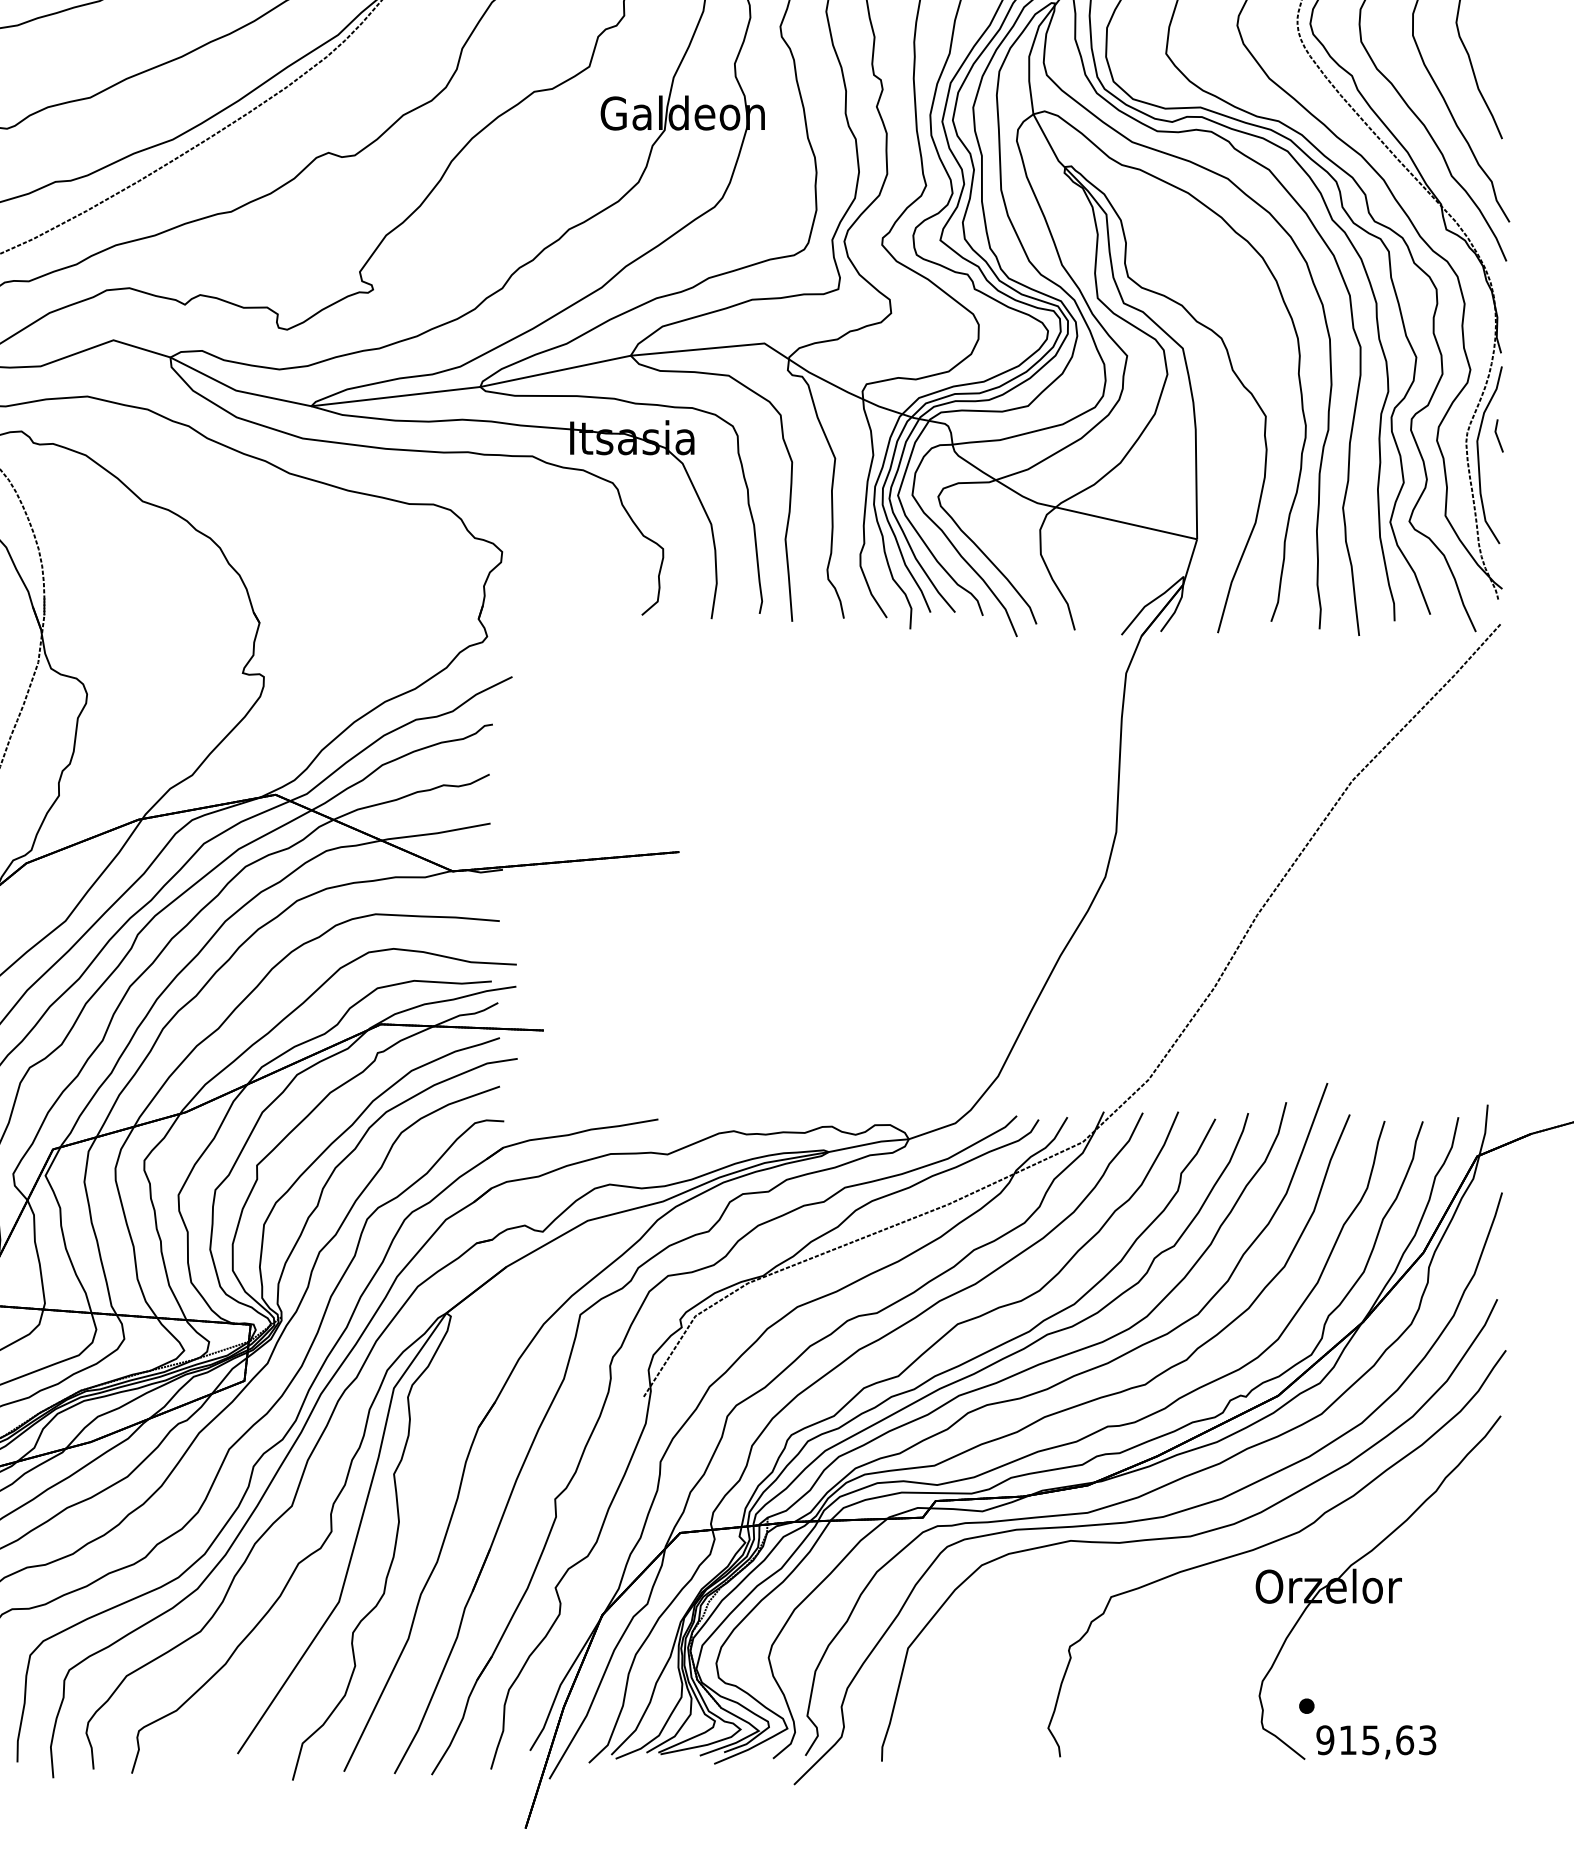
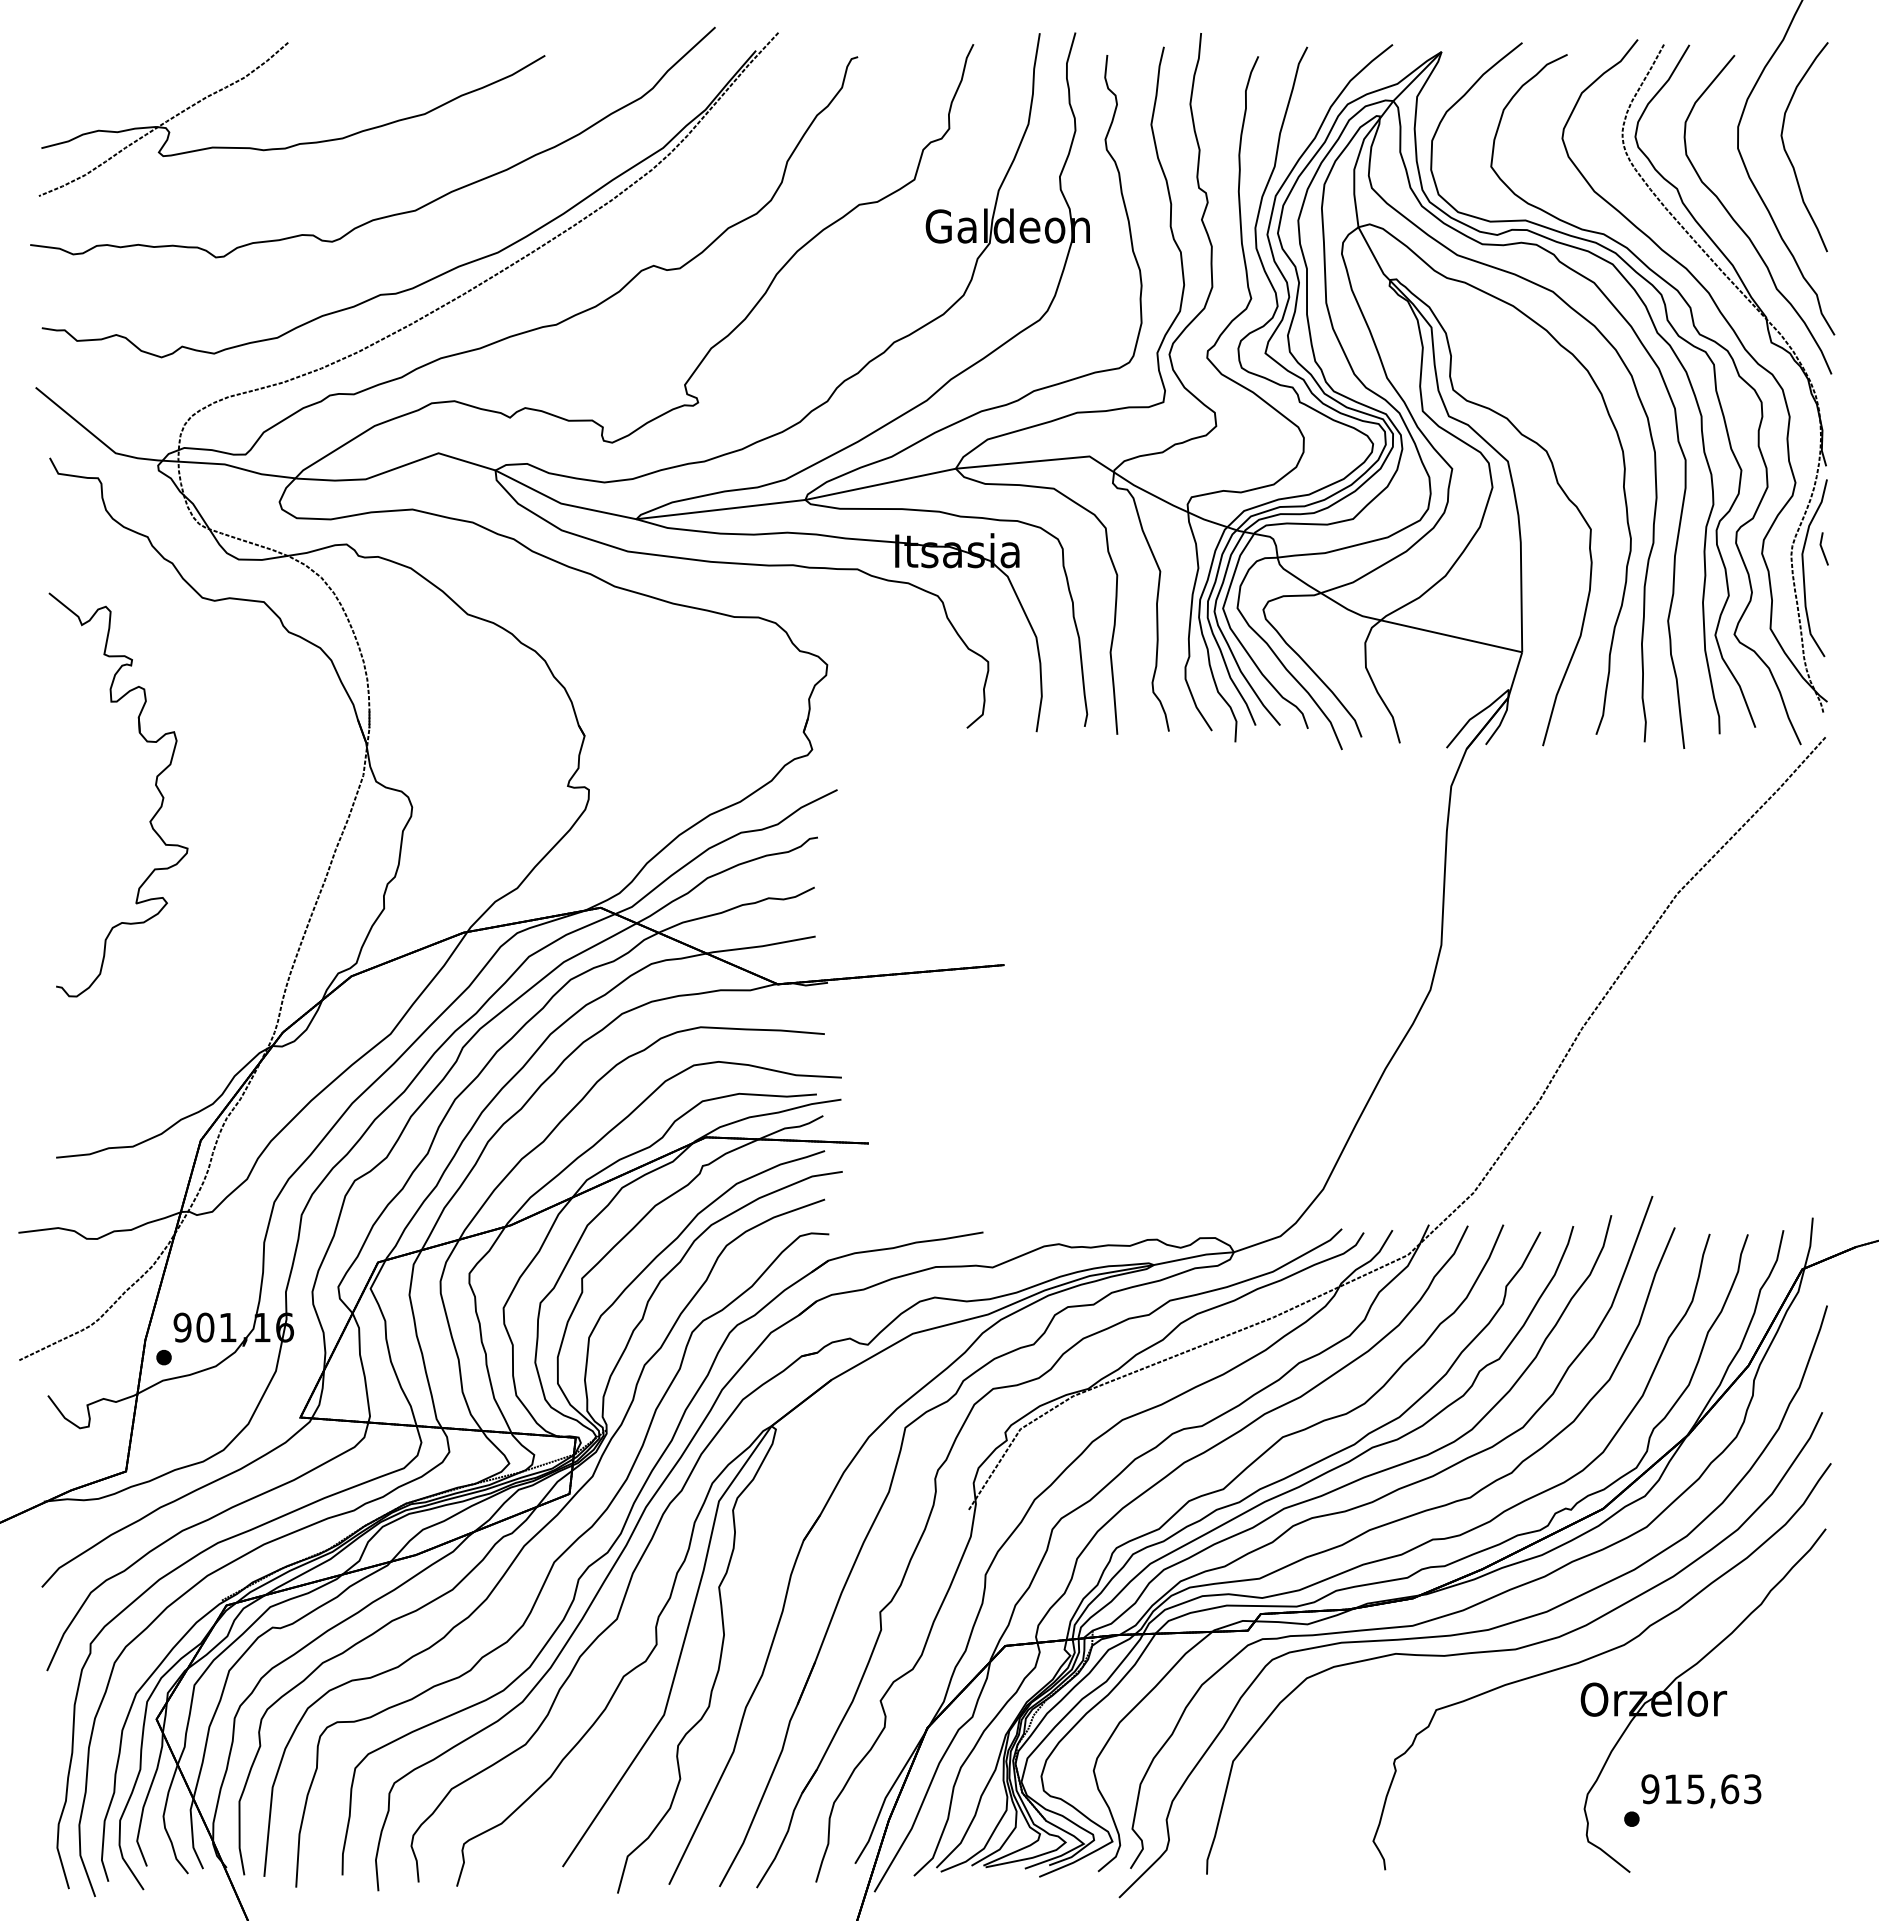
text: (1376, 1742) -> (1701, 1791), moved

